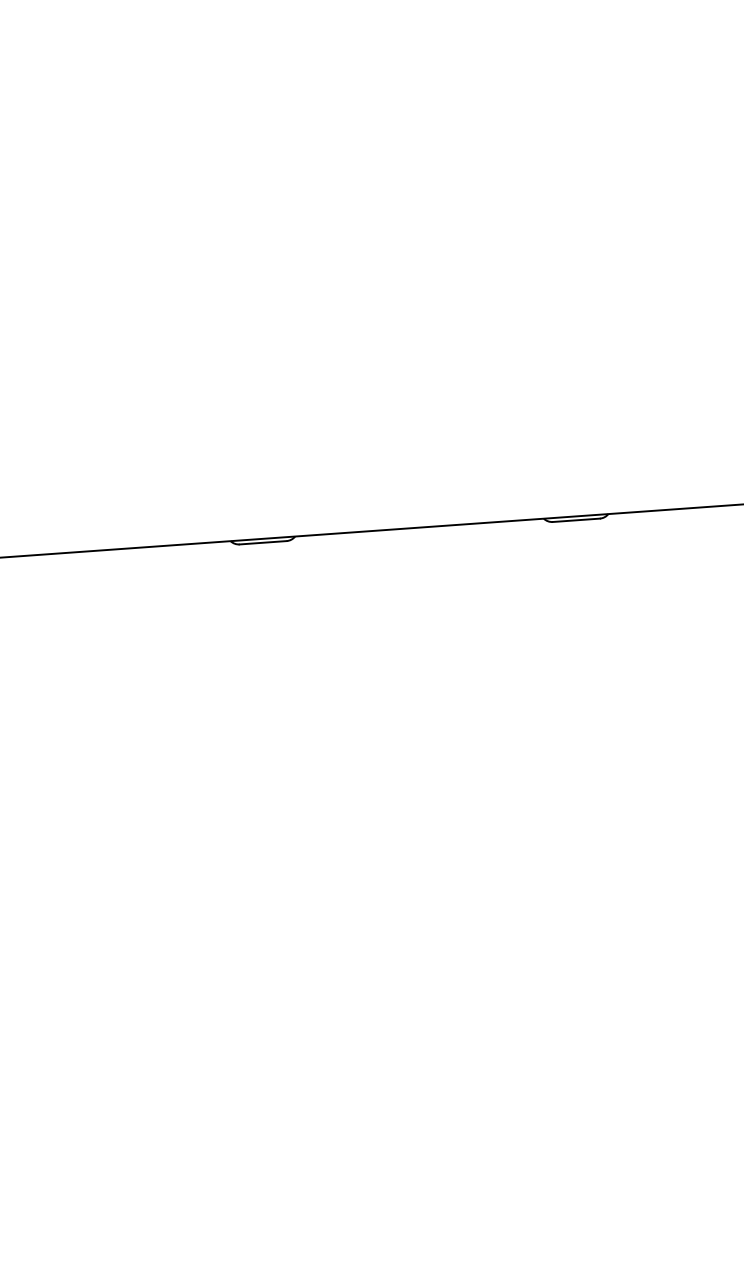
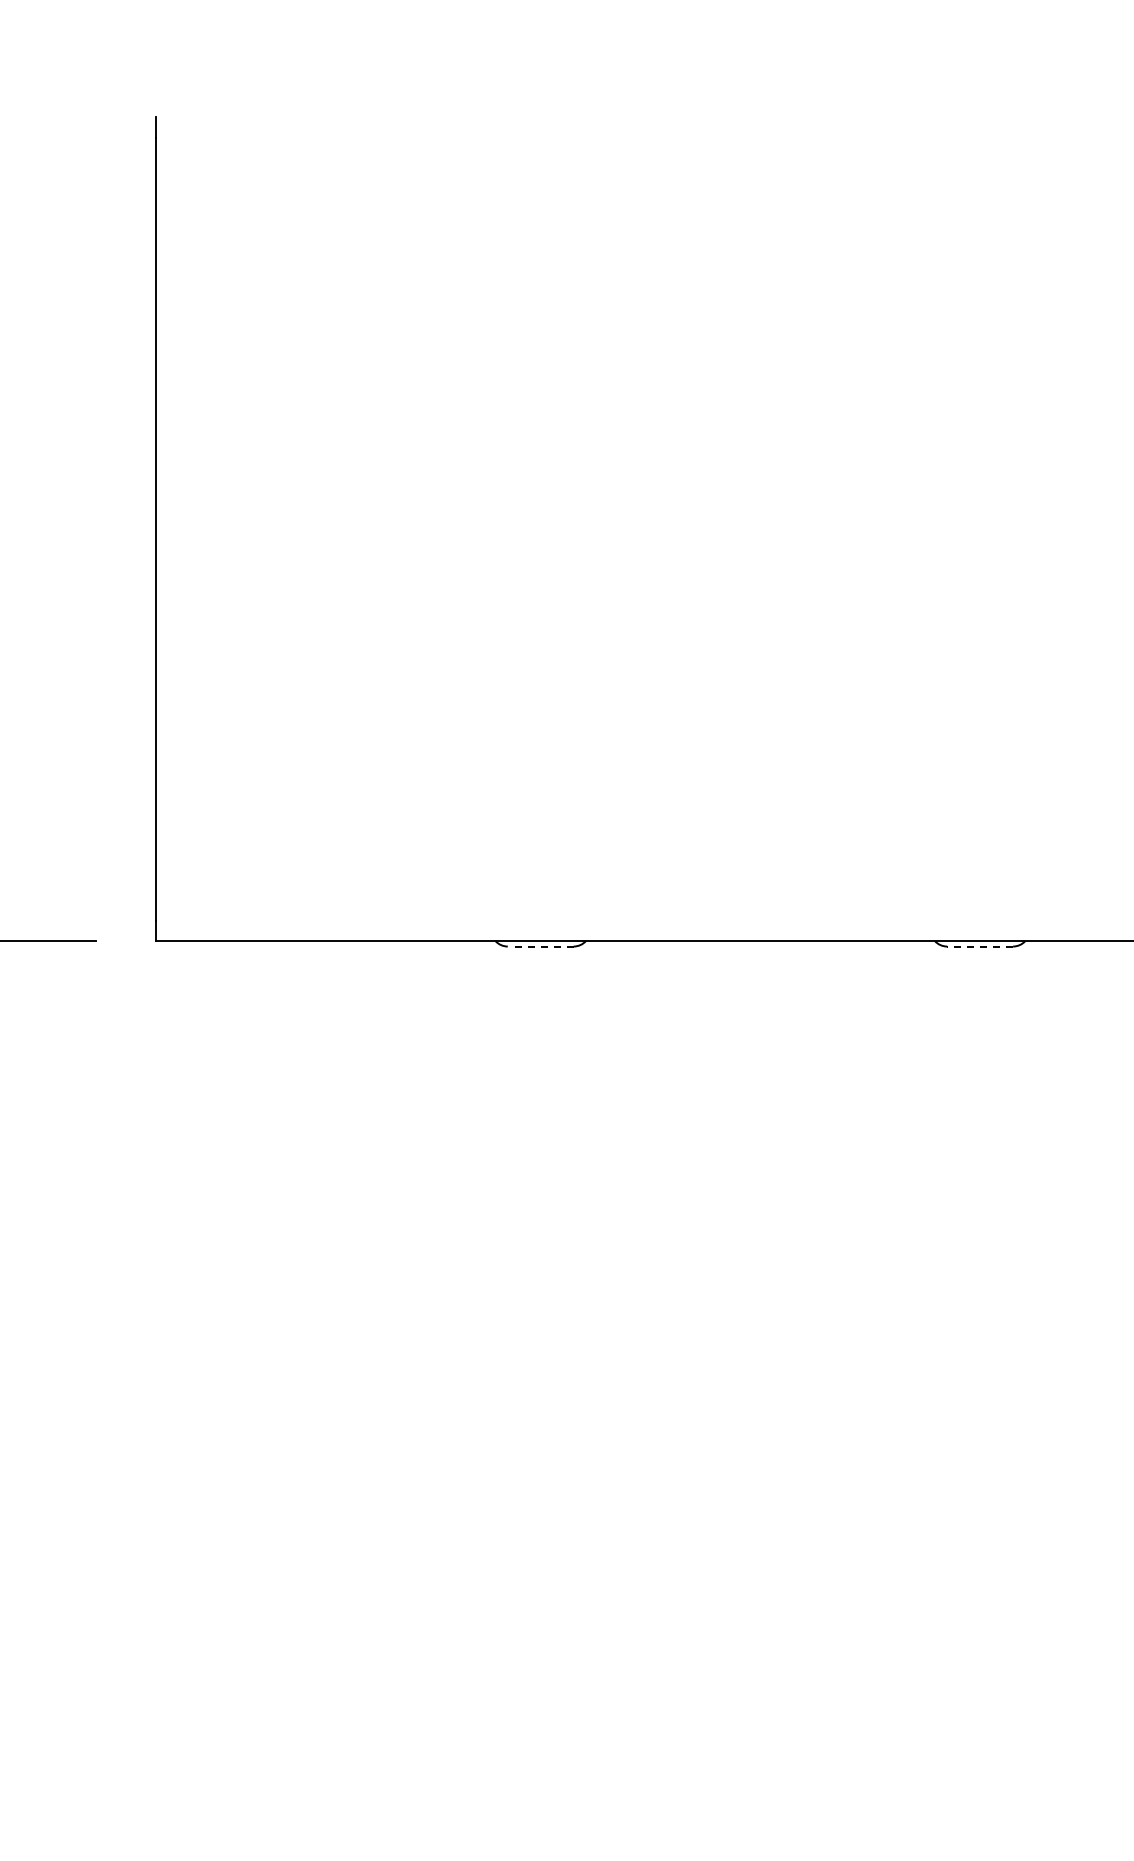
line: (576, 520) -> (980, 946), solid -> dashed
line: (262, 542) -> (540, 946), solid -> dashed

